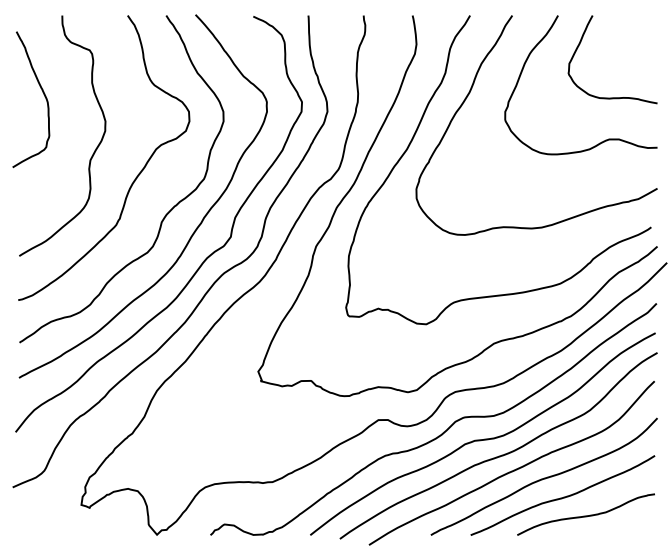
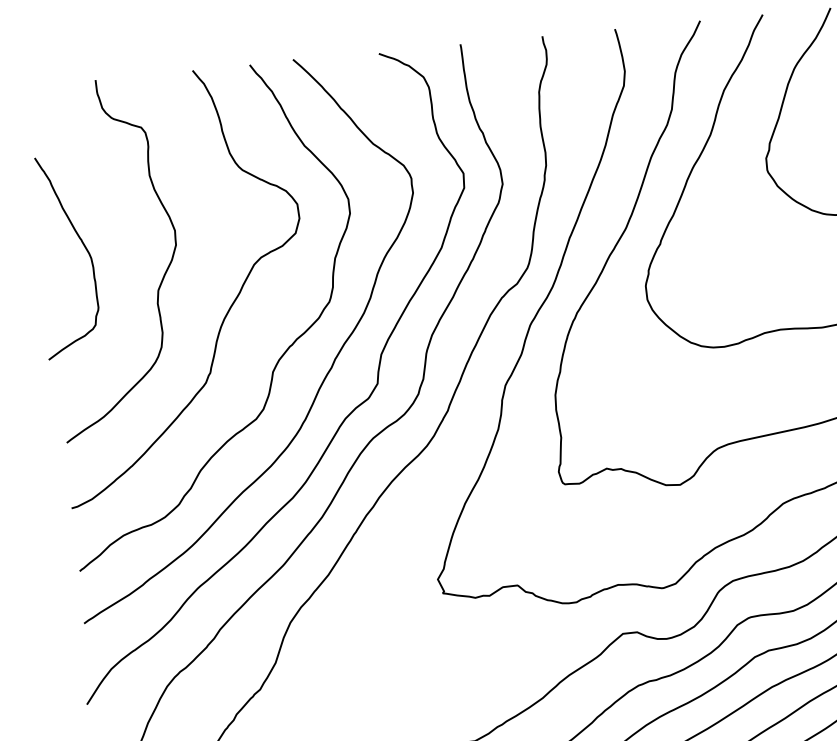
curve: (43, 94) -> (83, 247), moved

